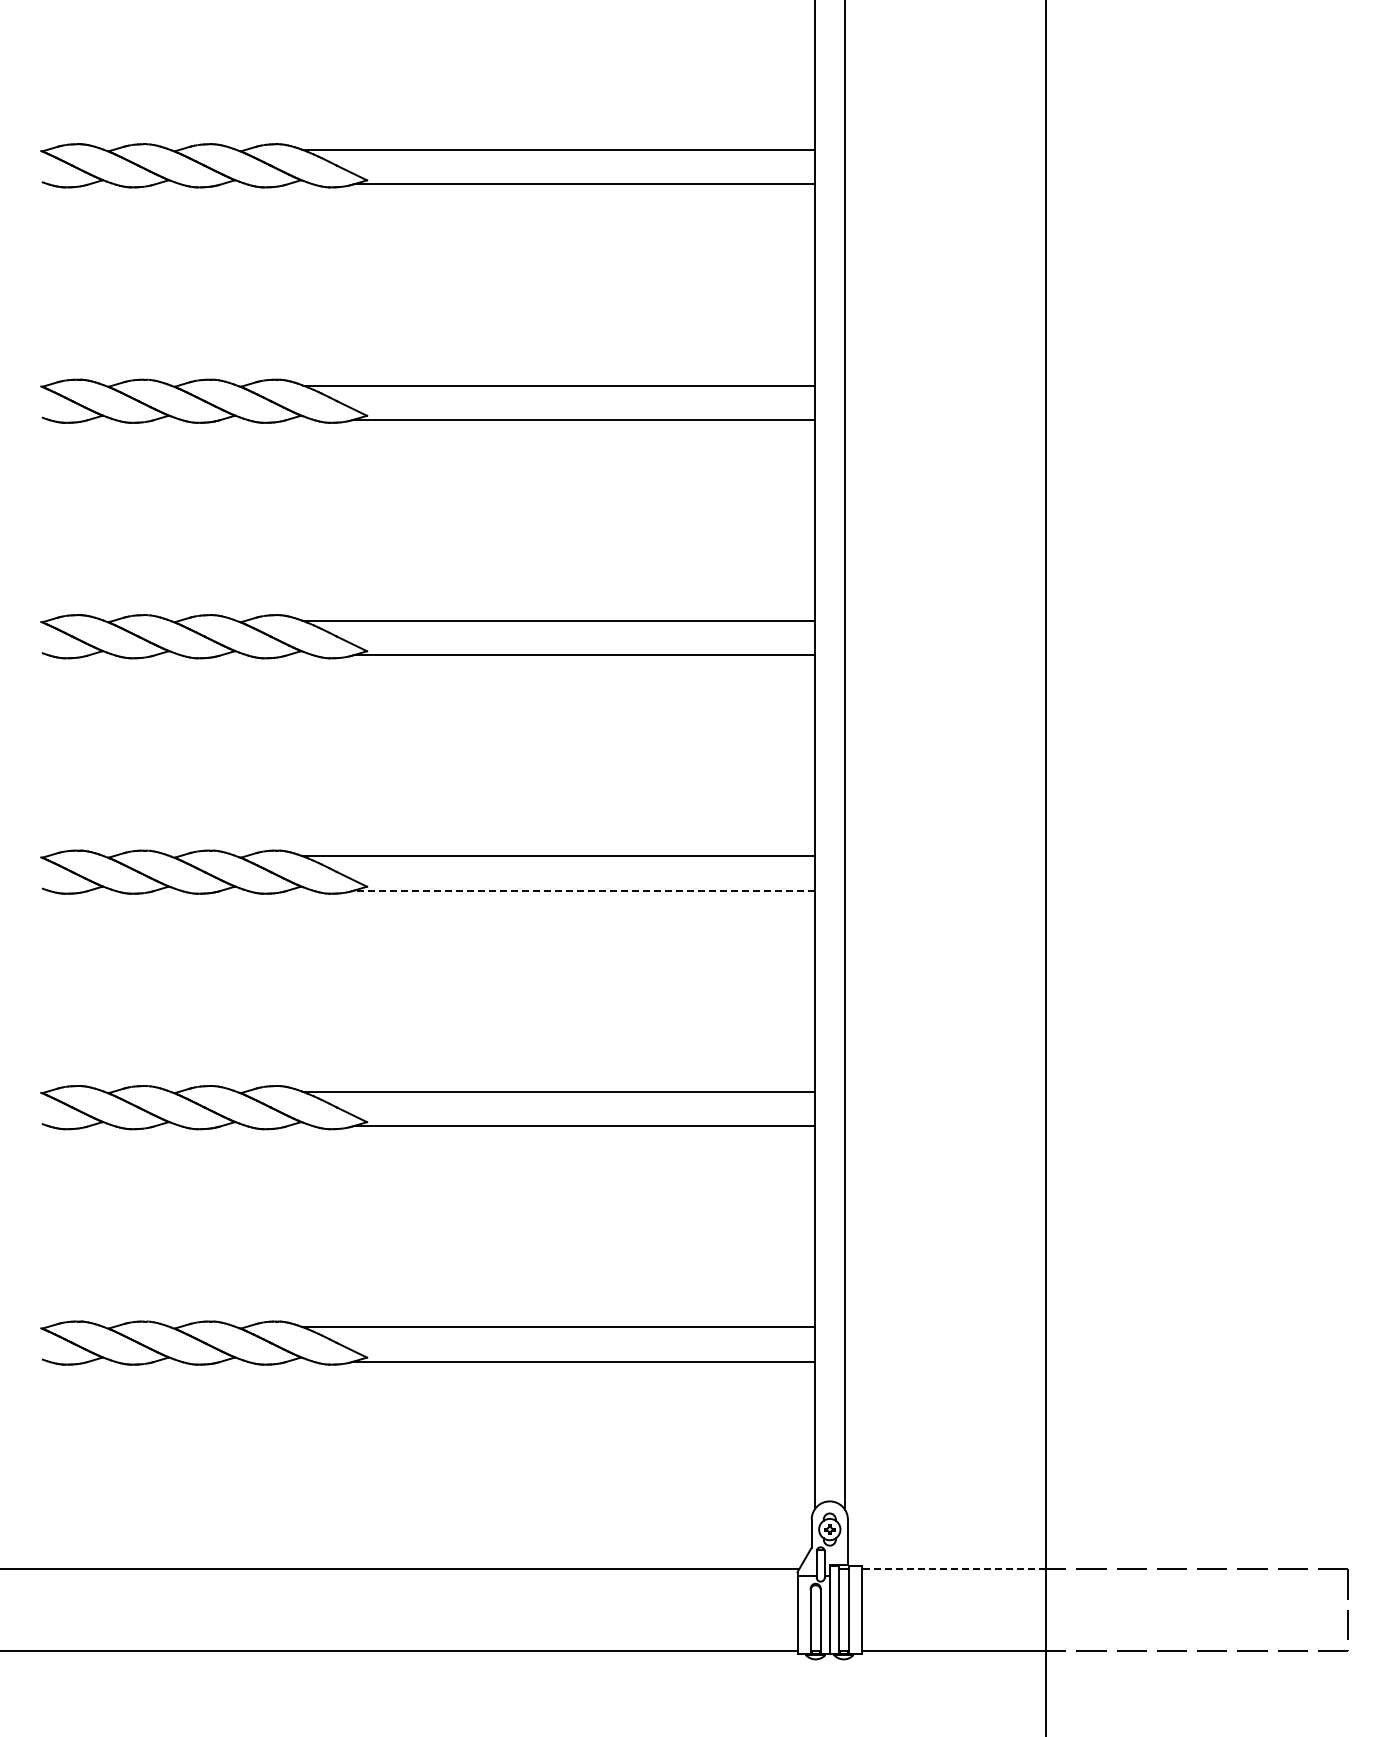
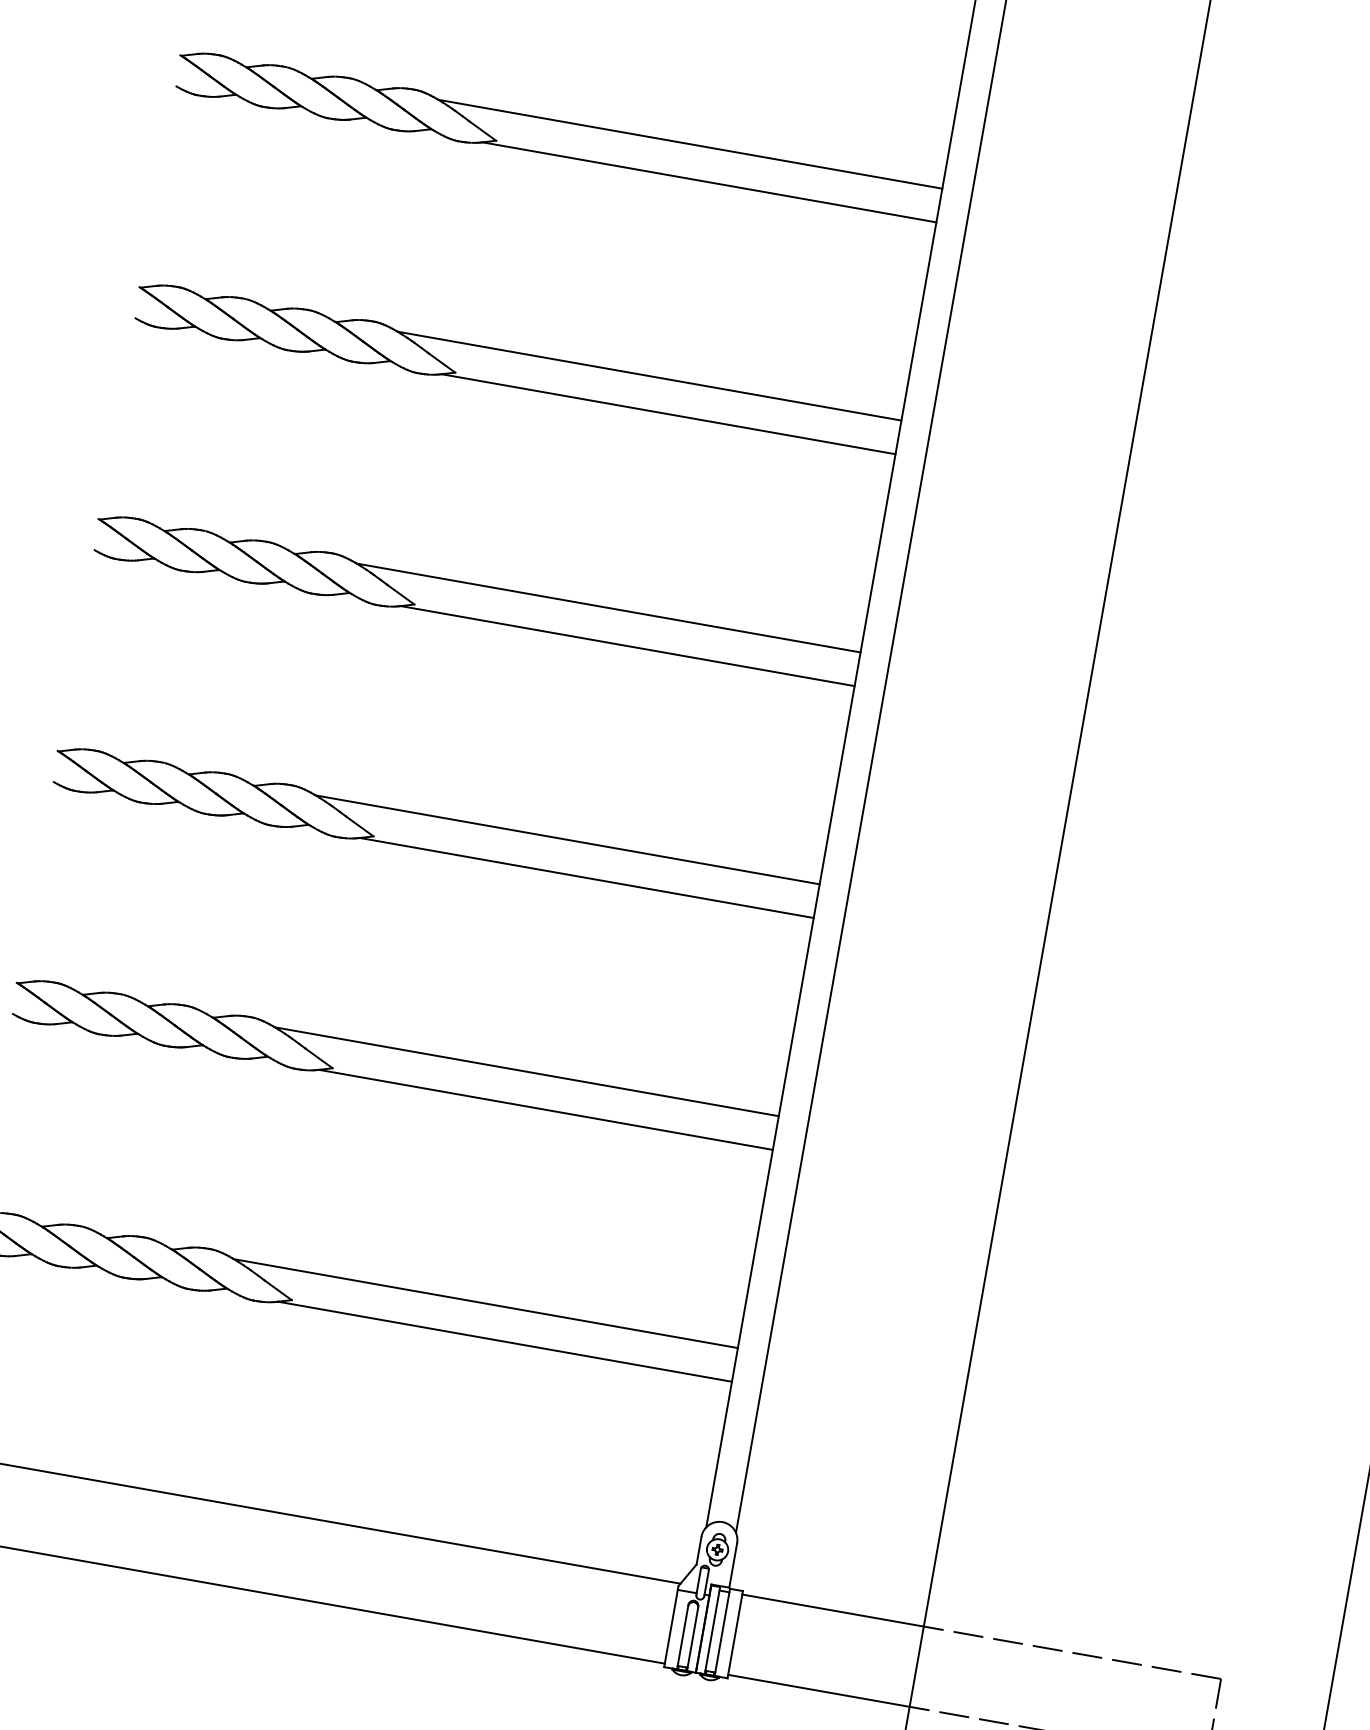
line: (583, 890) -> (586, 877), dashed -> solid
line: (953, 1569) -> (832, 1610), dashed -> solid

